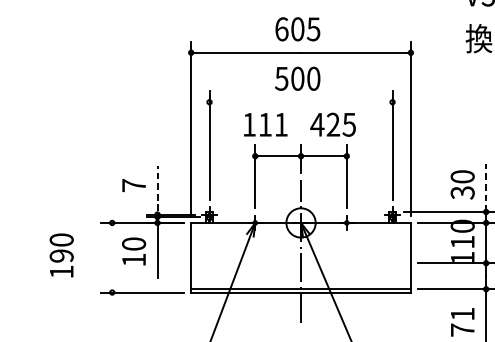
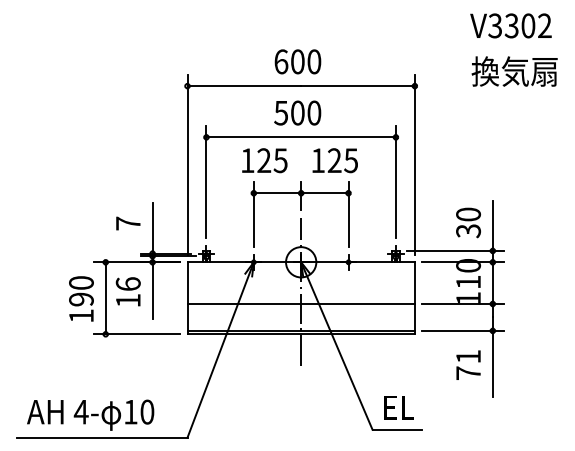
text: (313, 28) -> (314, 61), 605 -> 600
line: (301, 102) -> (301, 137), added
text: (273, 124) -> (272, 160), 111 -> 125
text: (316, 124) -> (317, 160), 425 -> 125
line: (157, 188) -> (152, 226), dashed -> solid
line: (485, 188) -> (492, 226), dashed -> solid
text: (133, 243) -> (127, 283), 10 -> 16
text: (61, 255) -> (81, 298), moved
line: (111, 257) -> (105, 298), added
line: (300, 263) -> (300, 304), added

